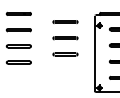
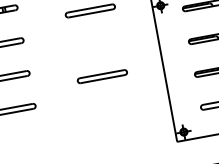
line: (65, 38) -> (96, 44), removed

